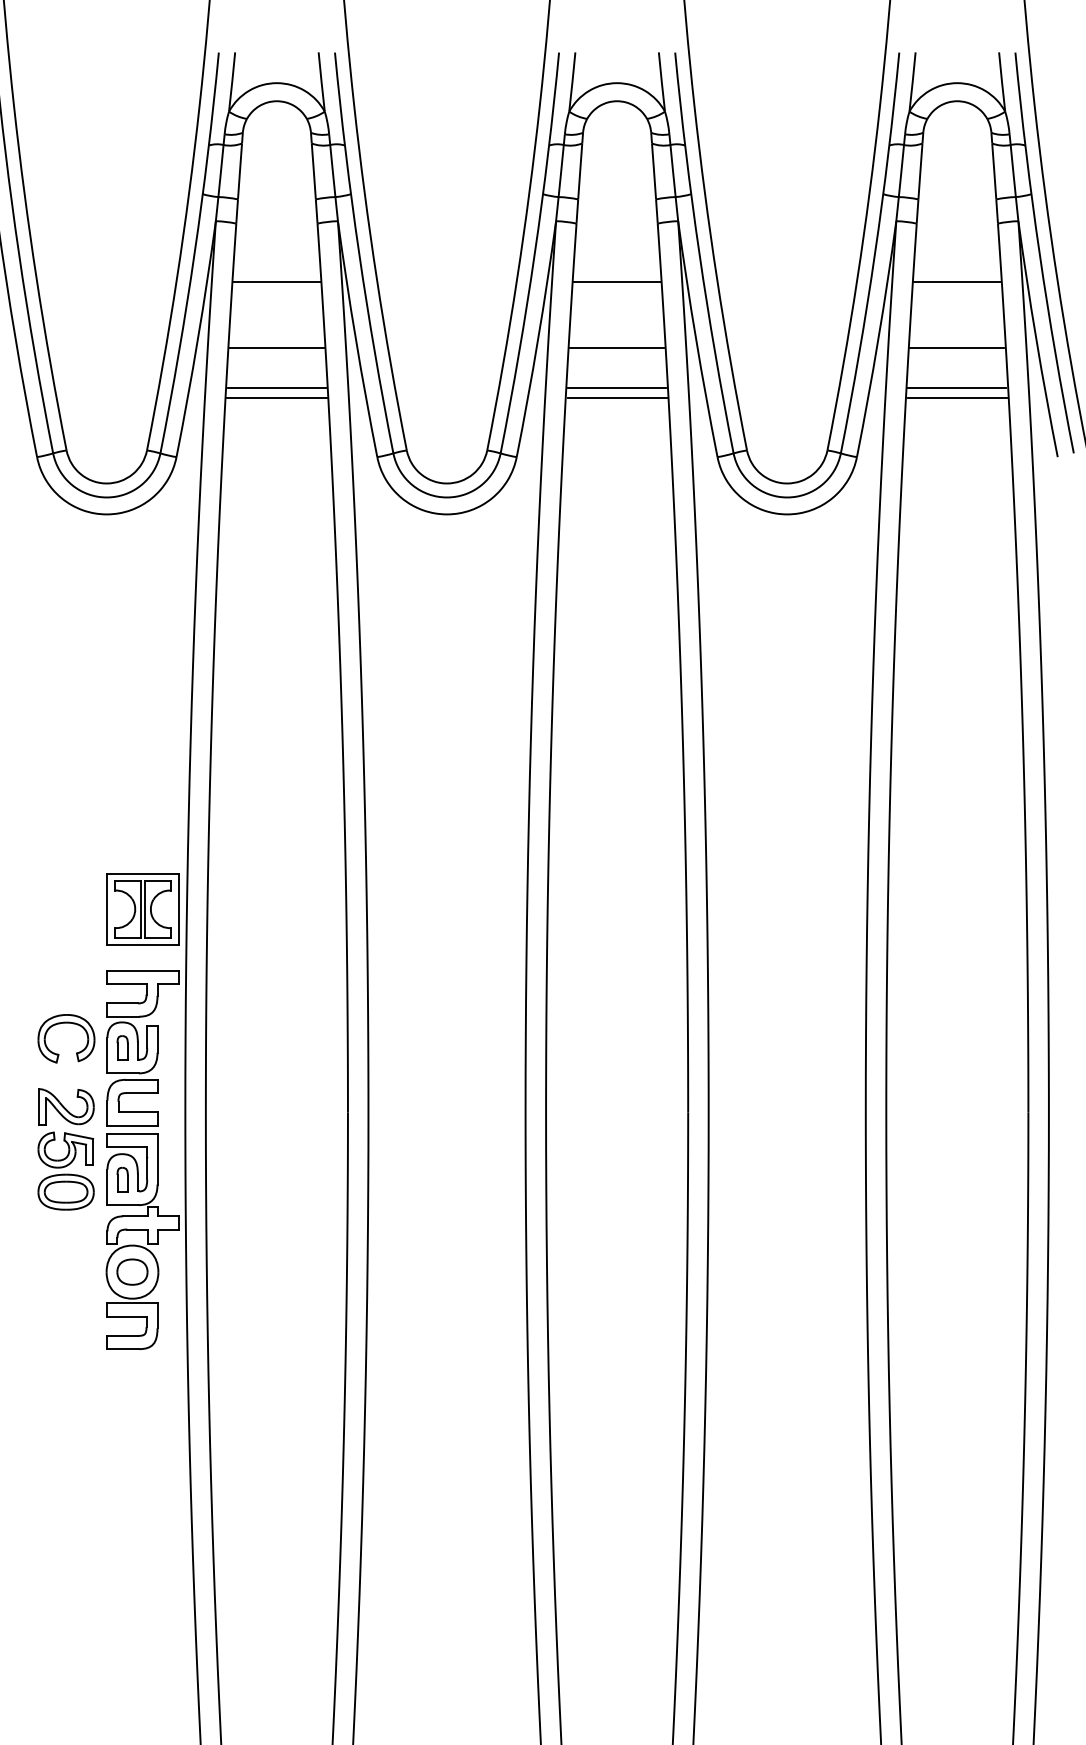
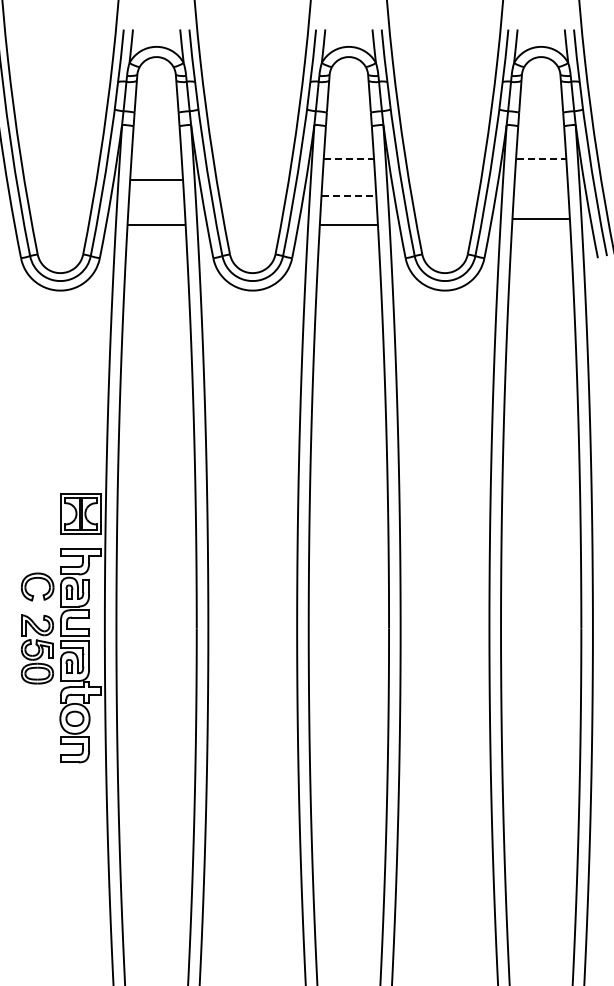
line: (276, 282) -> (156, 180), moved
line: (616, 282) -> (348, 159), solid -> dashed
line: (957, 282) -> (541, 159), solid -> dashed
line: (276, 347) -> (156, 196), removed
line: (616, 347) -> (348, 196), solid -> dashed
line: (956, 347) -> (540, 196), removed
line: (276, 388) -> (156, 219), removed
line: (616, 388) -> (348, 219), removed
line: (957, 397) -> (541, 224), removed

